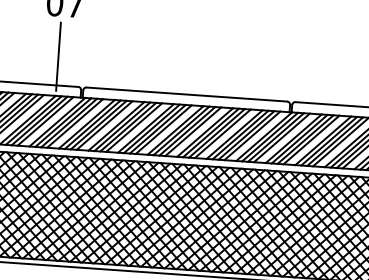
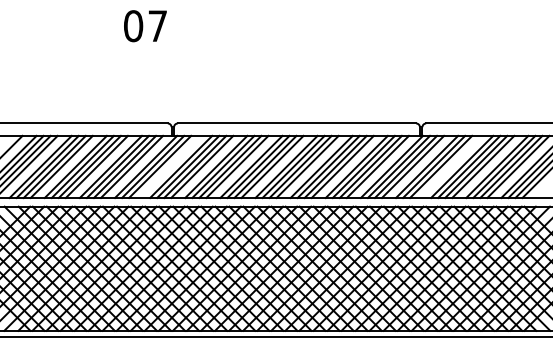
line: (58, 56) -> (142, 88), removed
line: (75, 123) -> (167, 166), removed
line: (311, 139) -> (448, 166), removed

